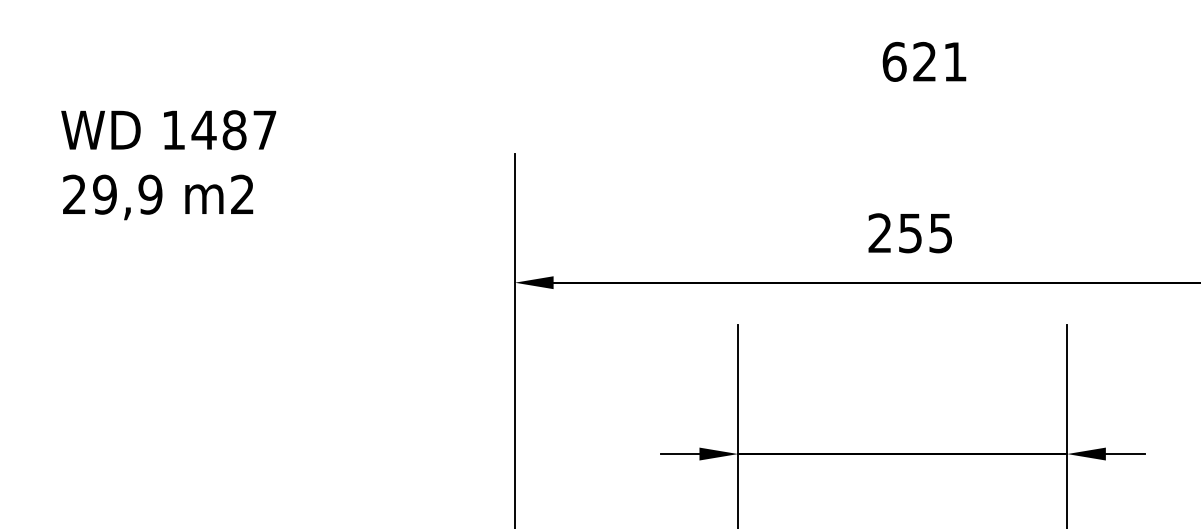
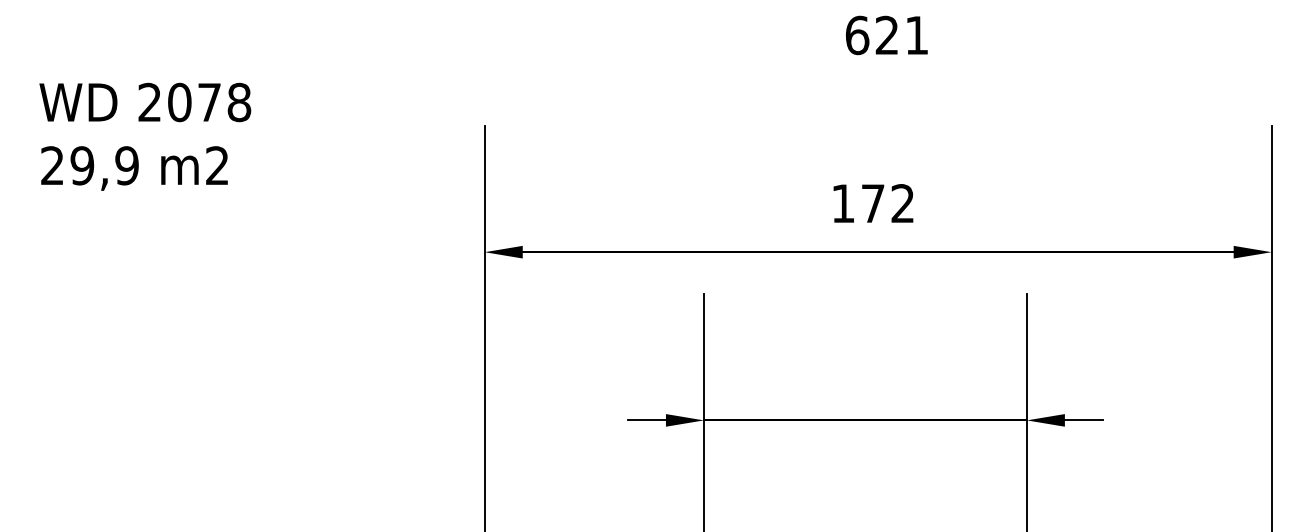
text: (219, 130) -> (194, 102), 1487 -> 2078
text: (909, 233) -> (872, 203), 255 -> 172

